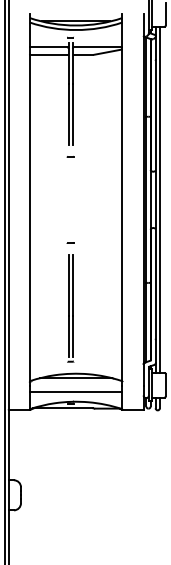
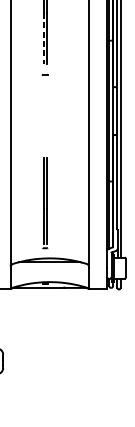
line: (68, 114) -> (43, 38), solid -> dashed
part: (70, 242) -> (45, 147), removed
line: (75, 392) -> (49, 274), removed

